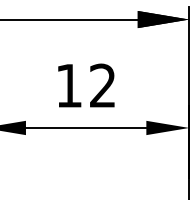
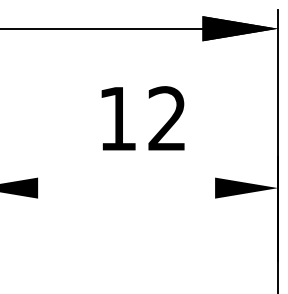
text: (86, 85) -> (143, 118), moved
line: (85, 127) -> (125, 187), removed

